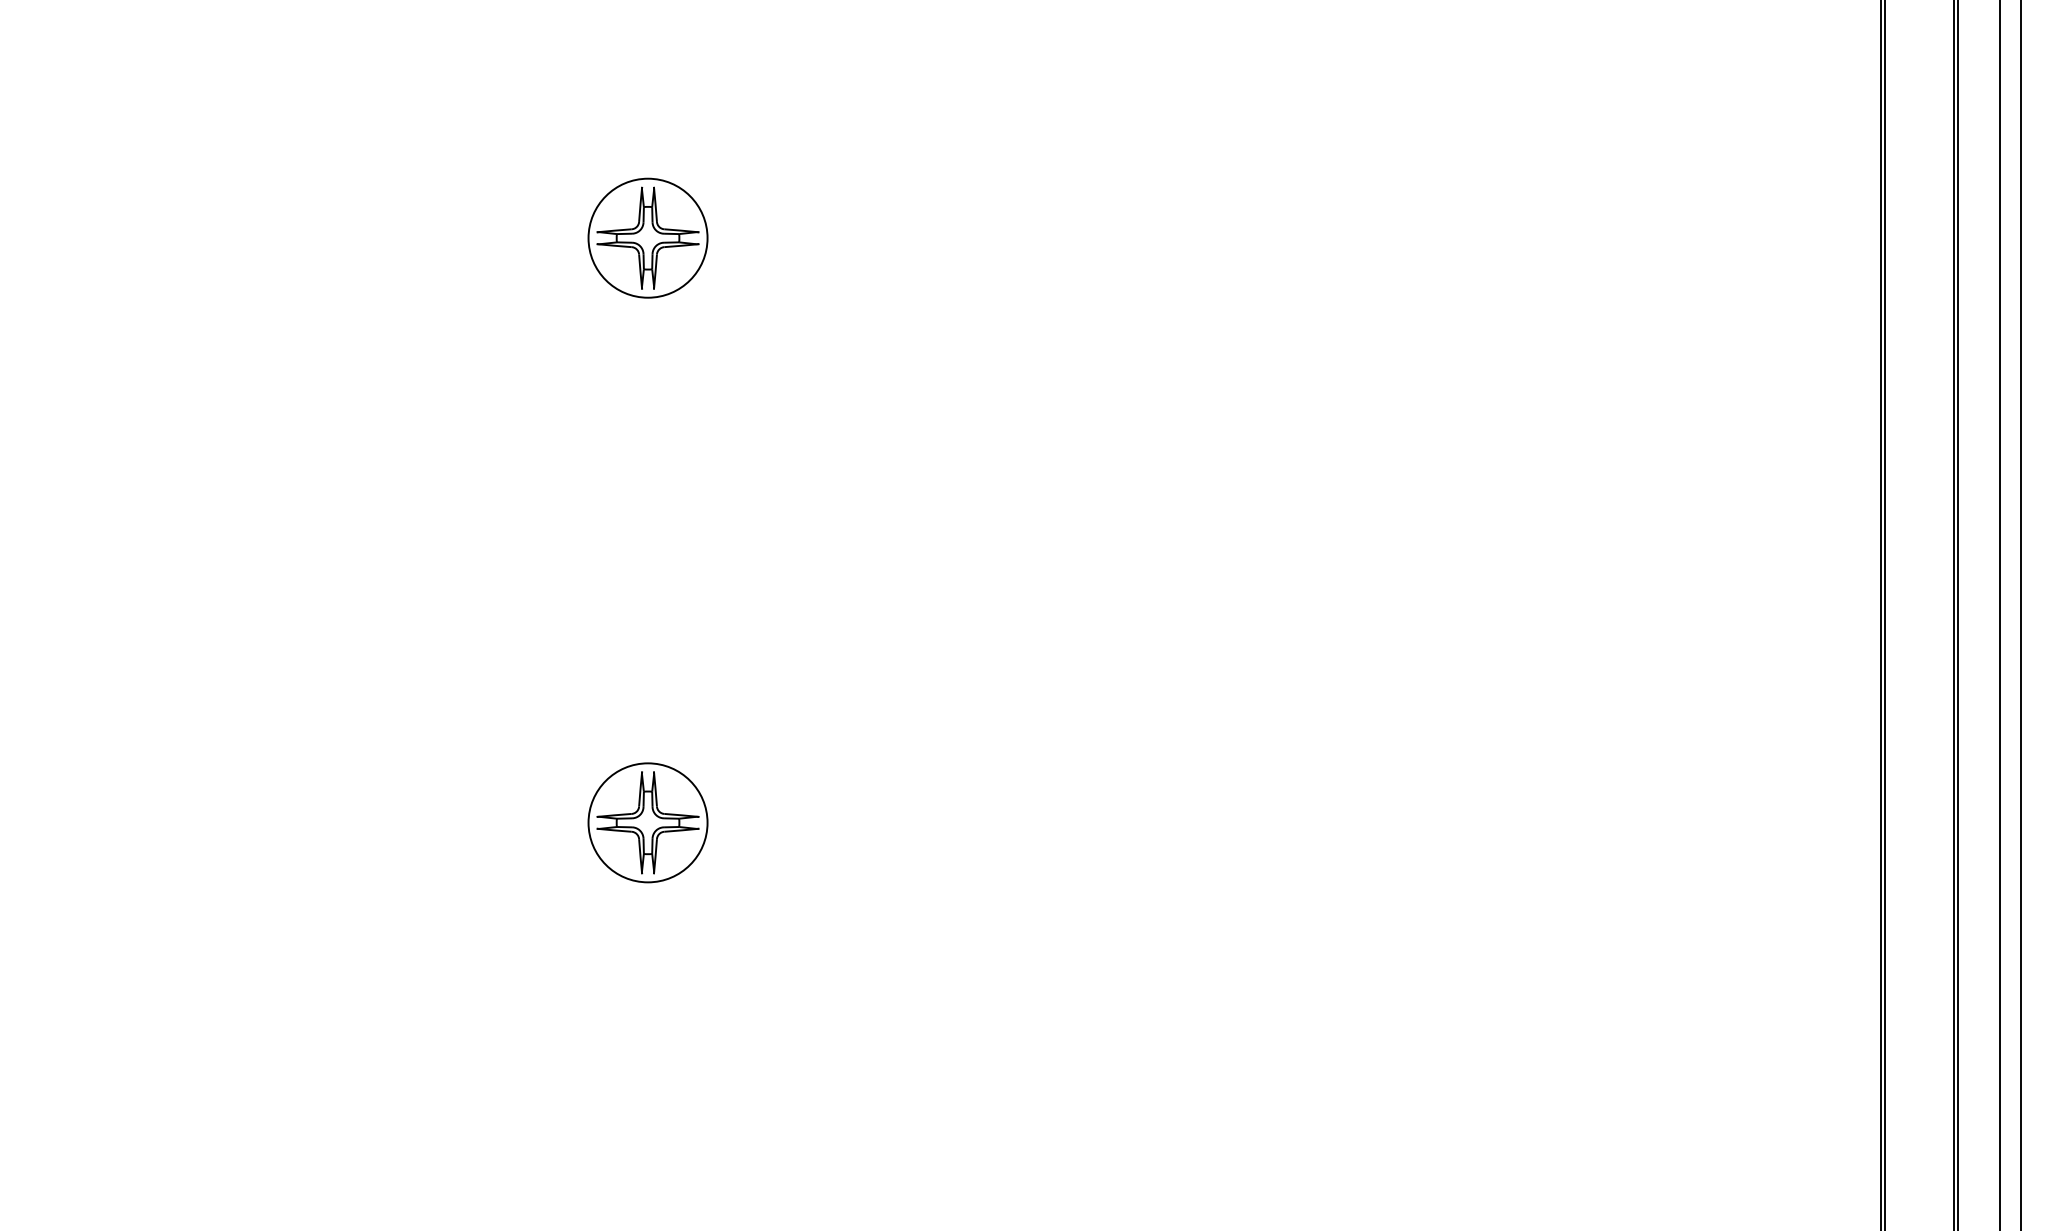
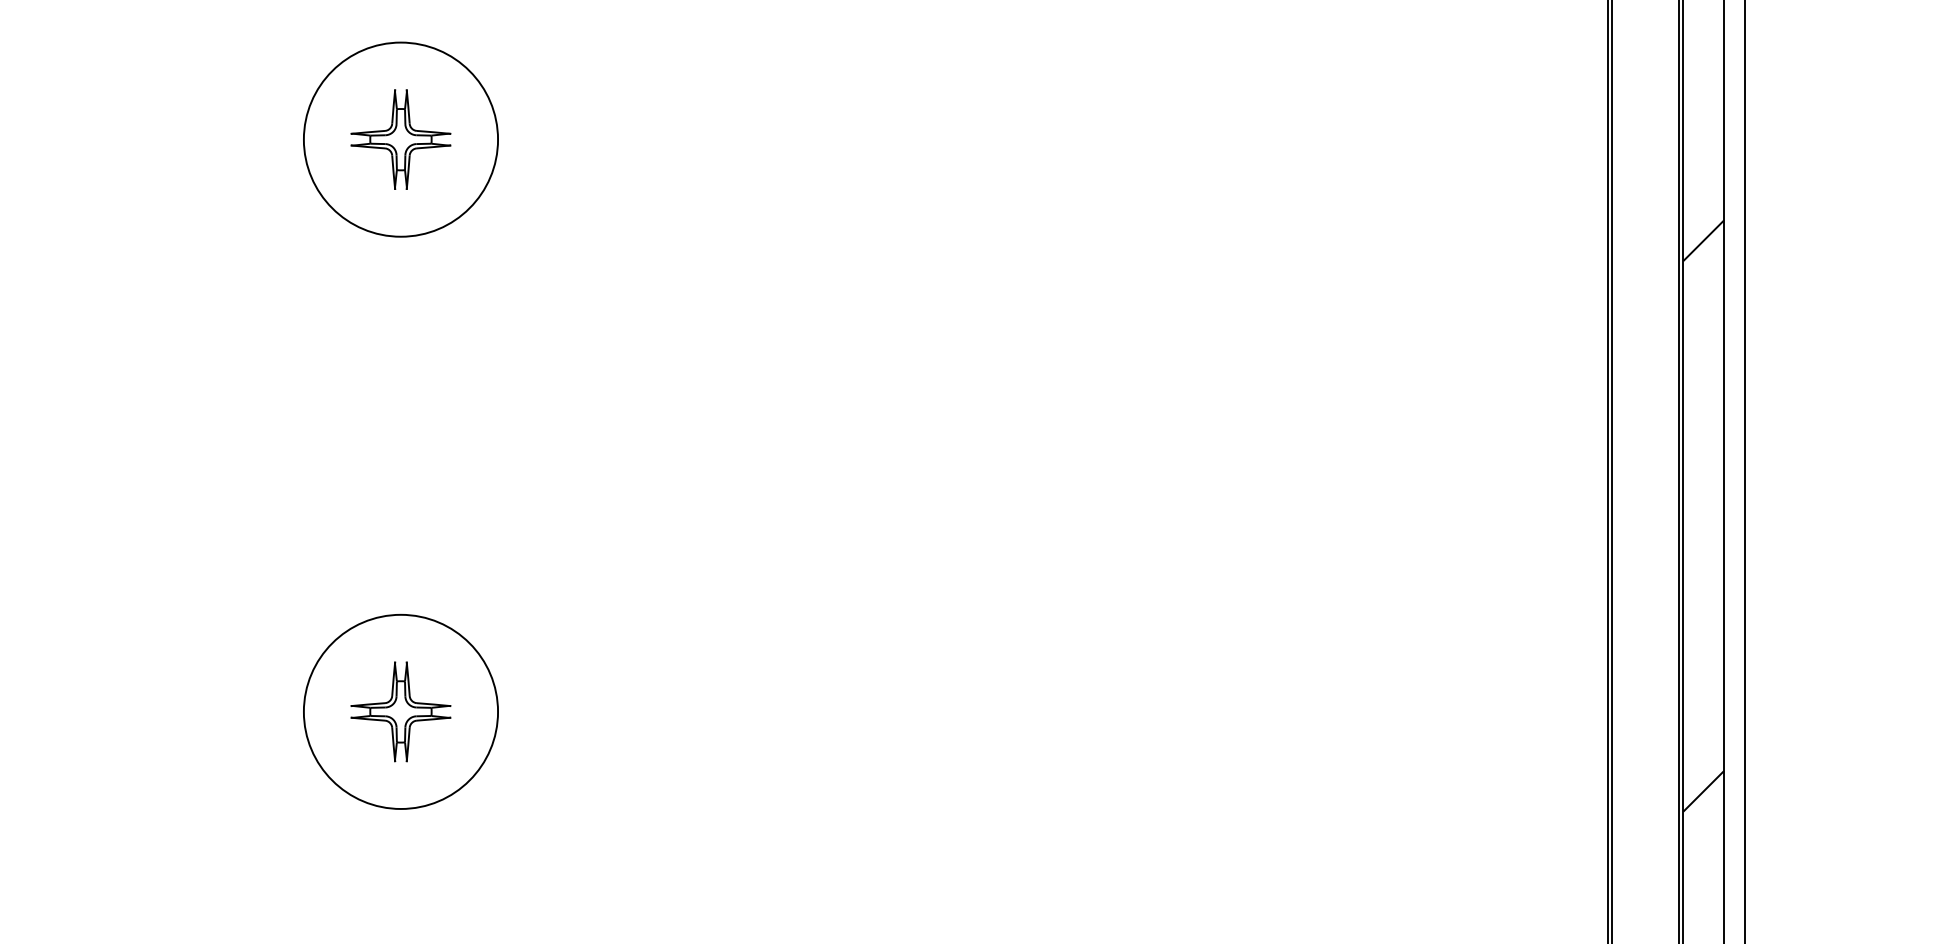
circle: (647, 238) -> (400, 139), size x1.67
hatch: (1979, 622) -> (1704, 515), added
circle: (647, 822) -> (400, 711), size x1.67

